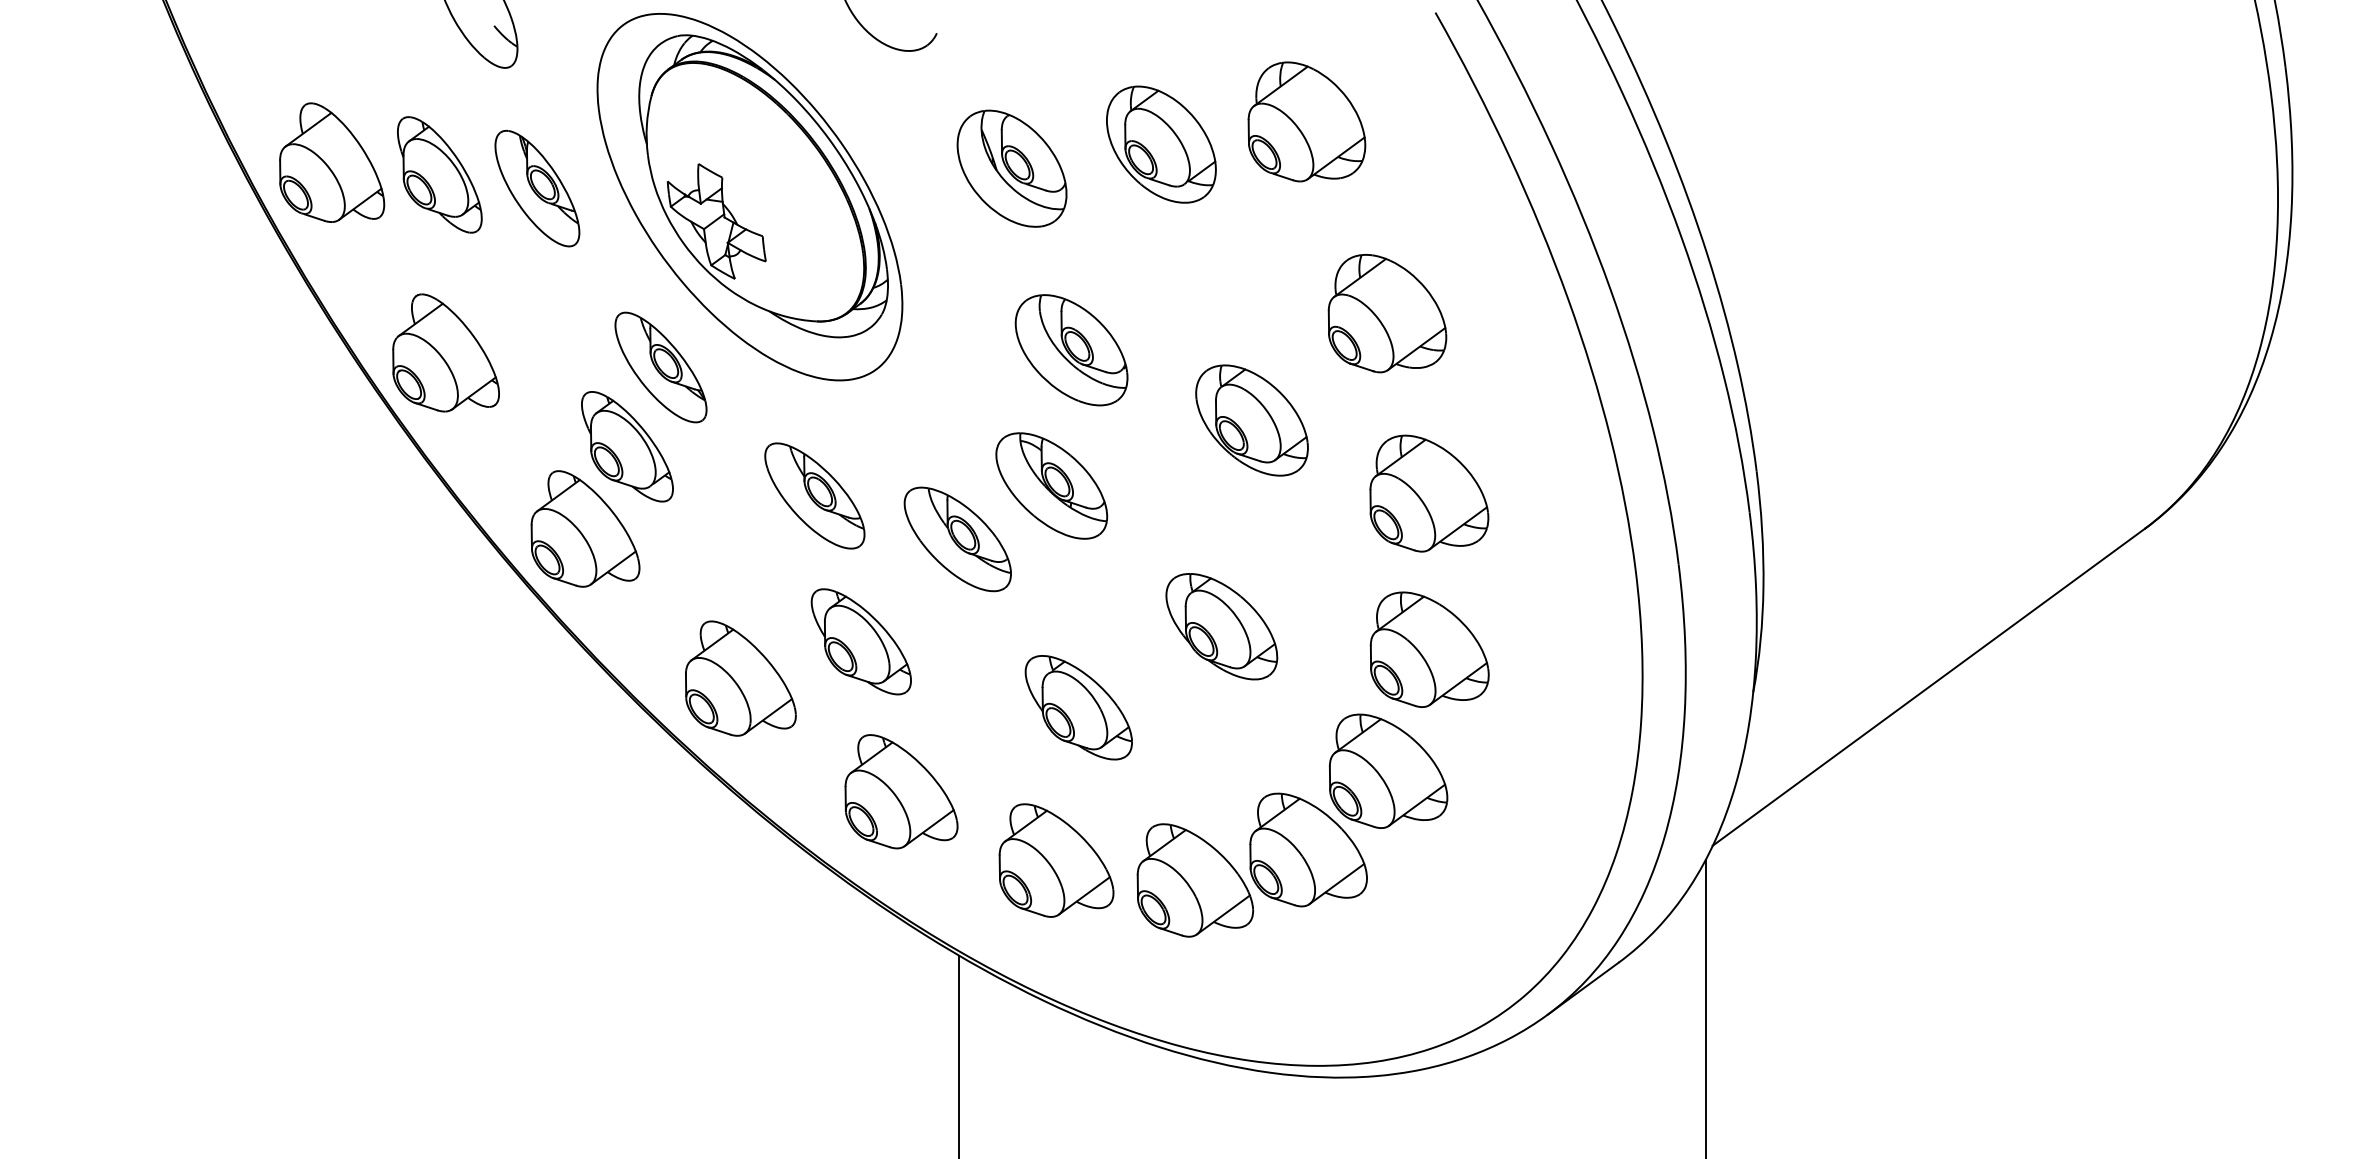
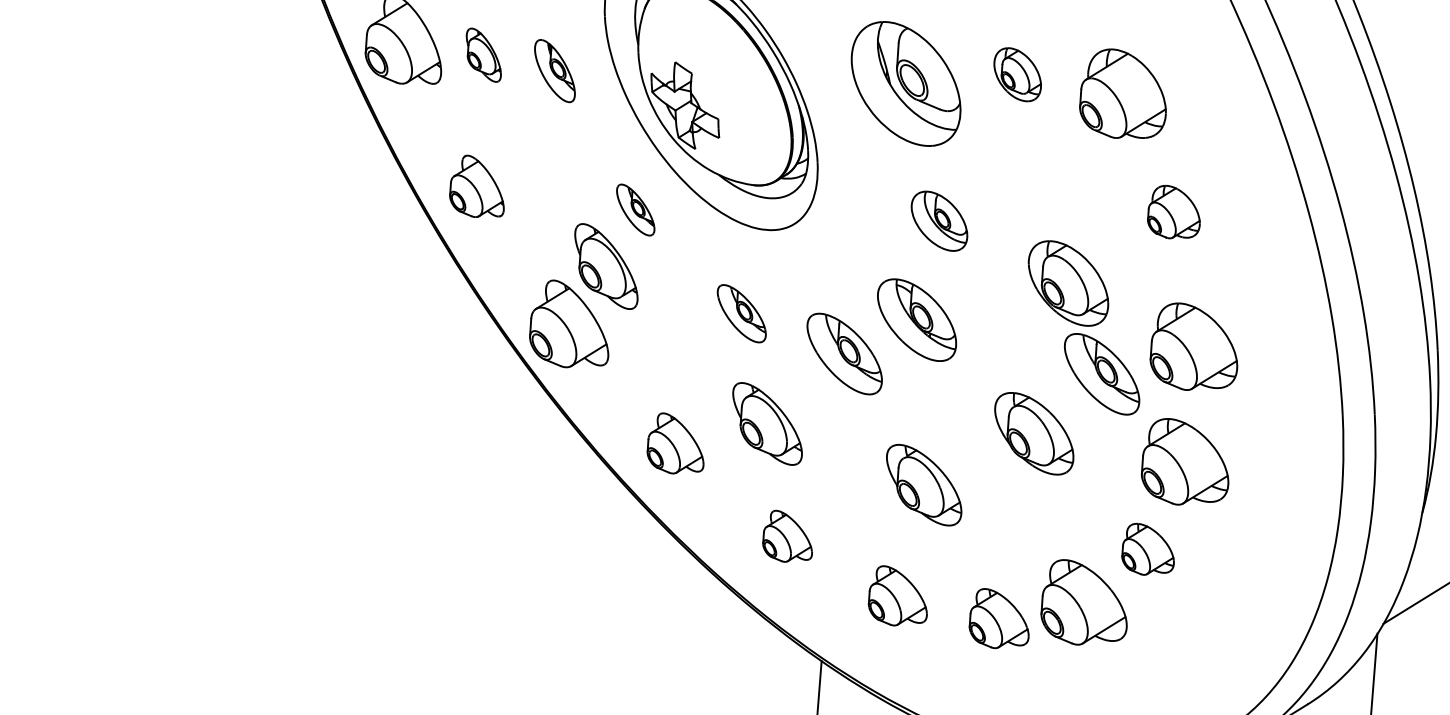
part: (1306, 121) -> (1123, 94), moved
part: (1161, 144) -> (1017, 74), size x0.6
part: (1011, 168) -> (905, 83), size x1.4
part: (439, 174) -> (483, 54), size x0.6
part: (537, 188) -> (555, 70), size x0.7
part: (1387, 313) -> (1174, 212), size x0.6
part: (1071, 350) -> (939, 221), size x0.7
part: (445, 352) -> (477, 186), size x0.7
part: (660, 367) -> (635, 210), size x0.6
part: (814, 495) -> (741, 313), size x0.7
part: (1306, 539) -> (1101, 374), added
part: (740, 678) -> (676, 444), size x0.7
part: (1388, 770) -> (1148, 549), size x0.6
part: (901, 791) -> (788, 536), size x0.6
part: (1056, 860) -> (898, 596), size x0.7
part: (1195, 880) -> (1000, 619), size x0.7

